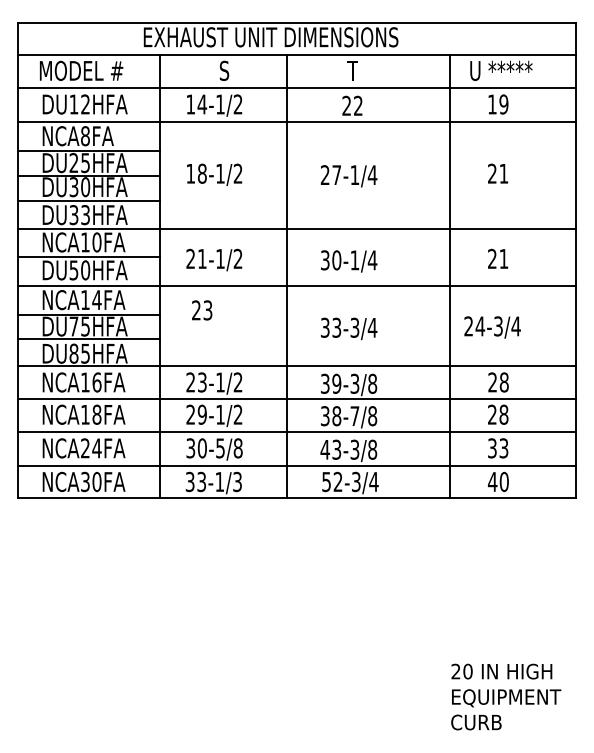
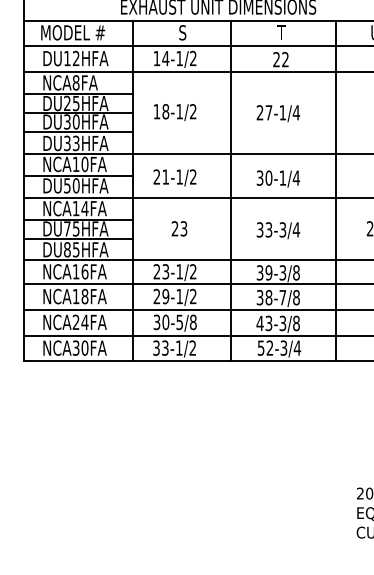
line: (450, 276) -> (336, 190), moved
text: (202, 310) -> (179, 228), moved
text: (237, 482) -> (192, 348), 33-1/3 -> 33-1/2

